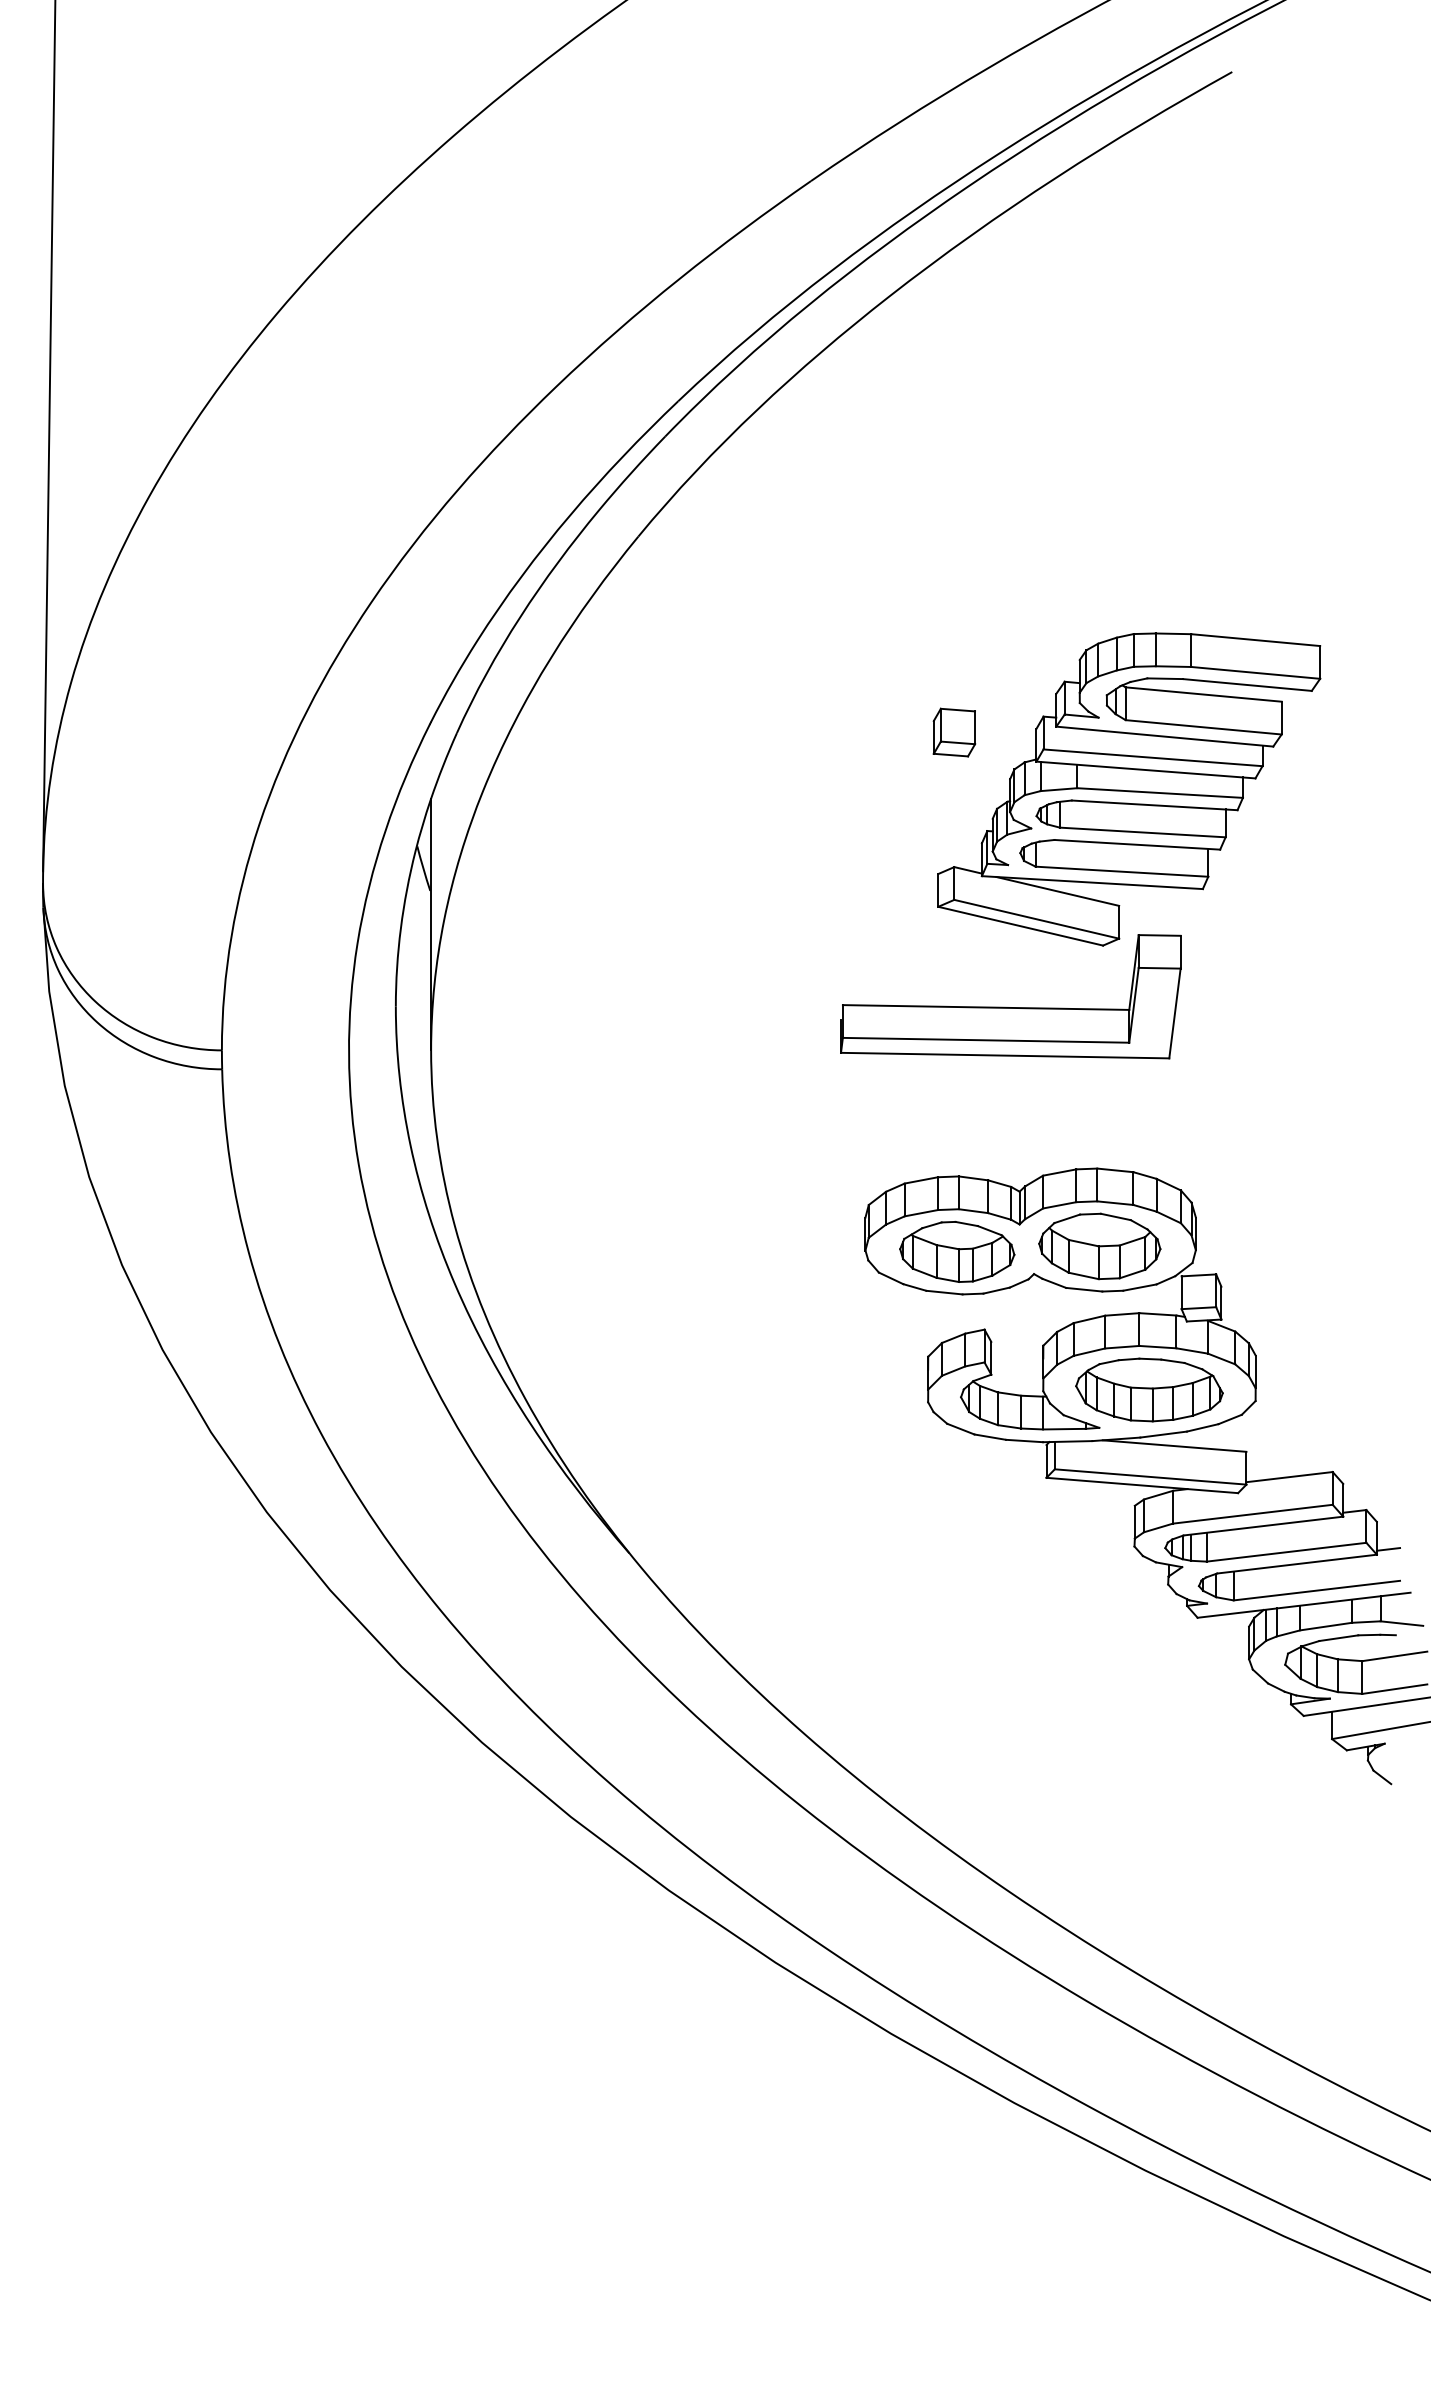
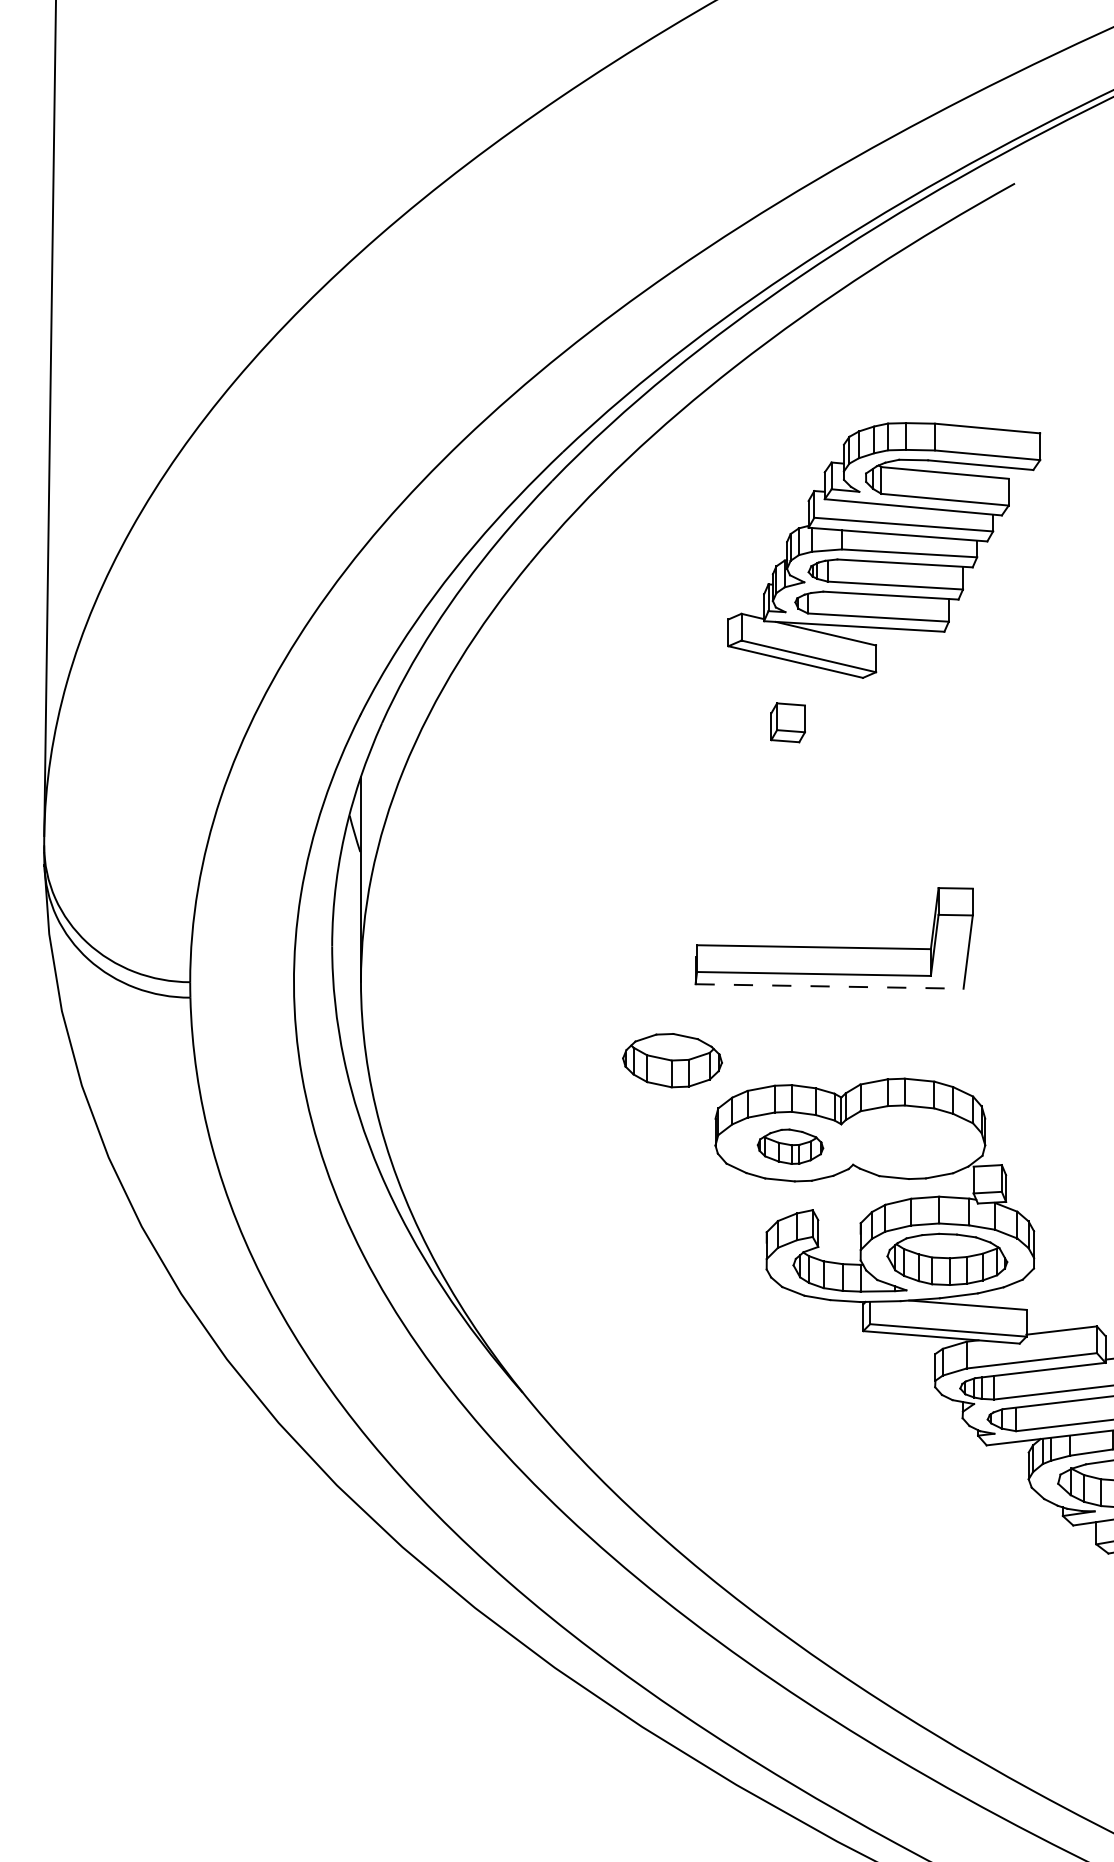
part: (1129, 789) -> (884, 550), moved
line: (1005, 1055) -> (829, 986), solid -> dashed
part: (1099, 1246) -> (672, 1060), moved
part: (957, 1251) -> (790, 1146), size x0.7

